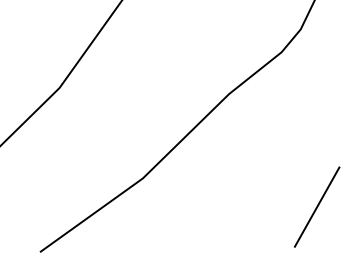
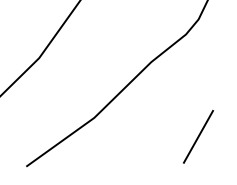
line: (317, 206) -> (198, 136), moved

